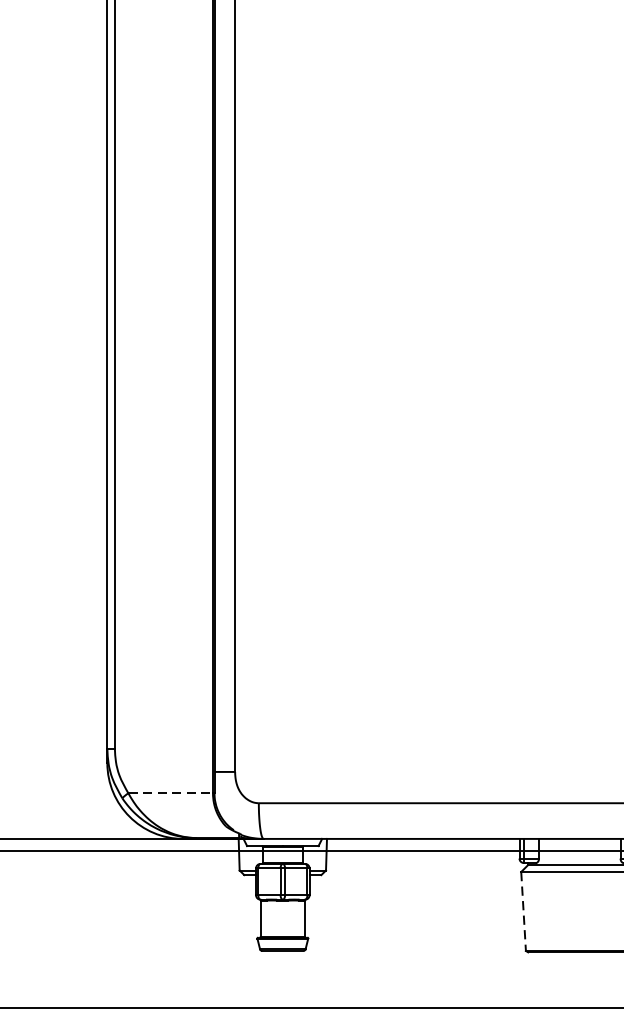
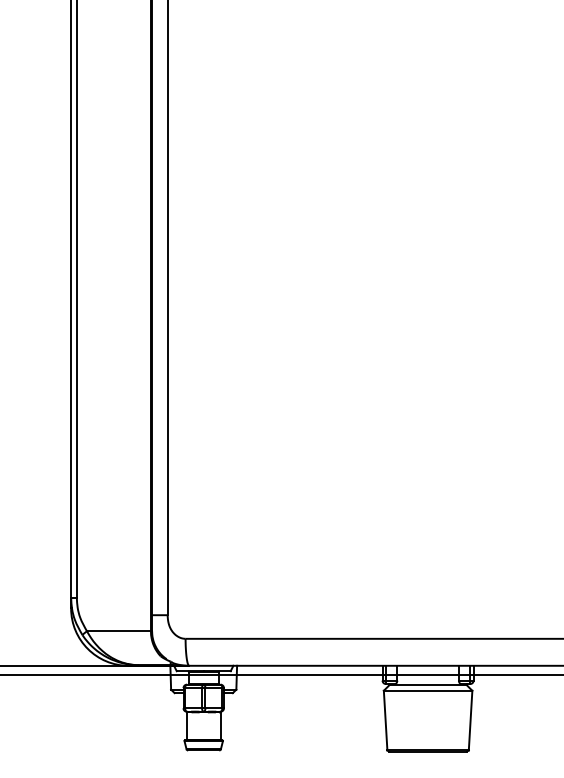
line: (171, 793) -> (119, 631), dashed -> solid
line: (523, 911) -> (385, 720), dashed -> solid

